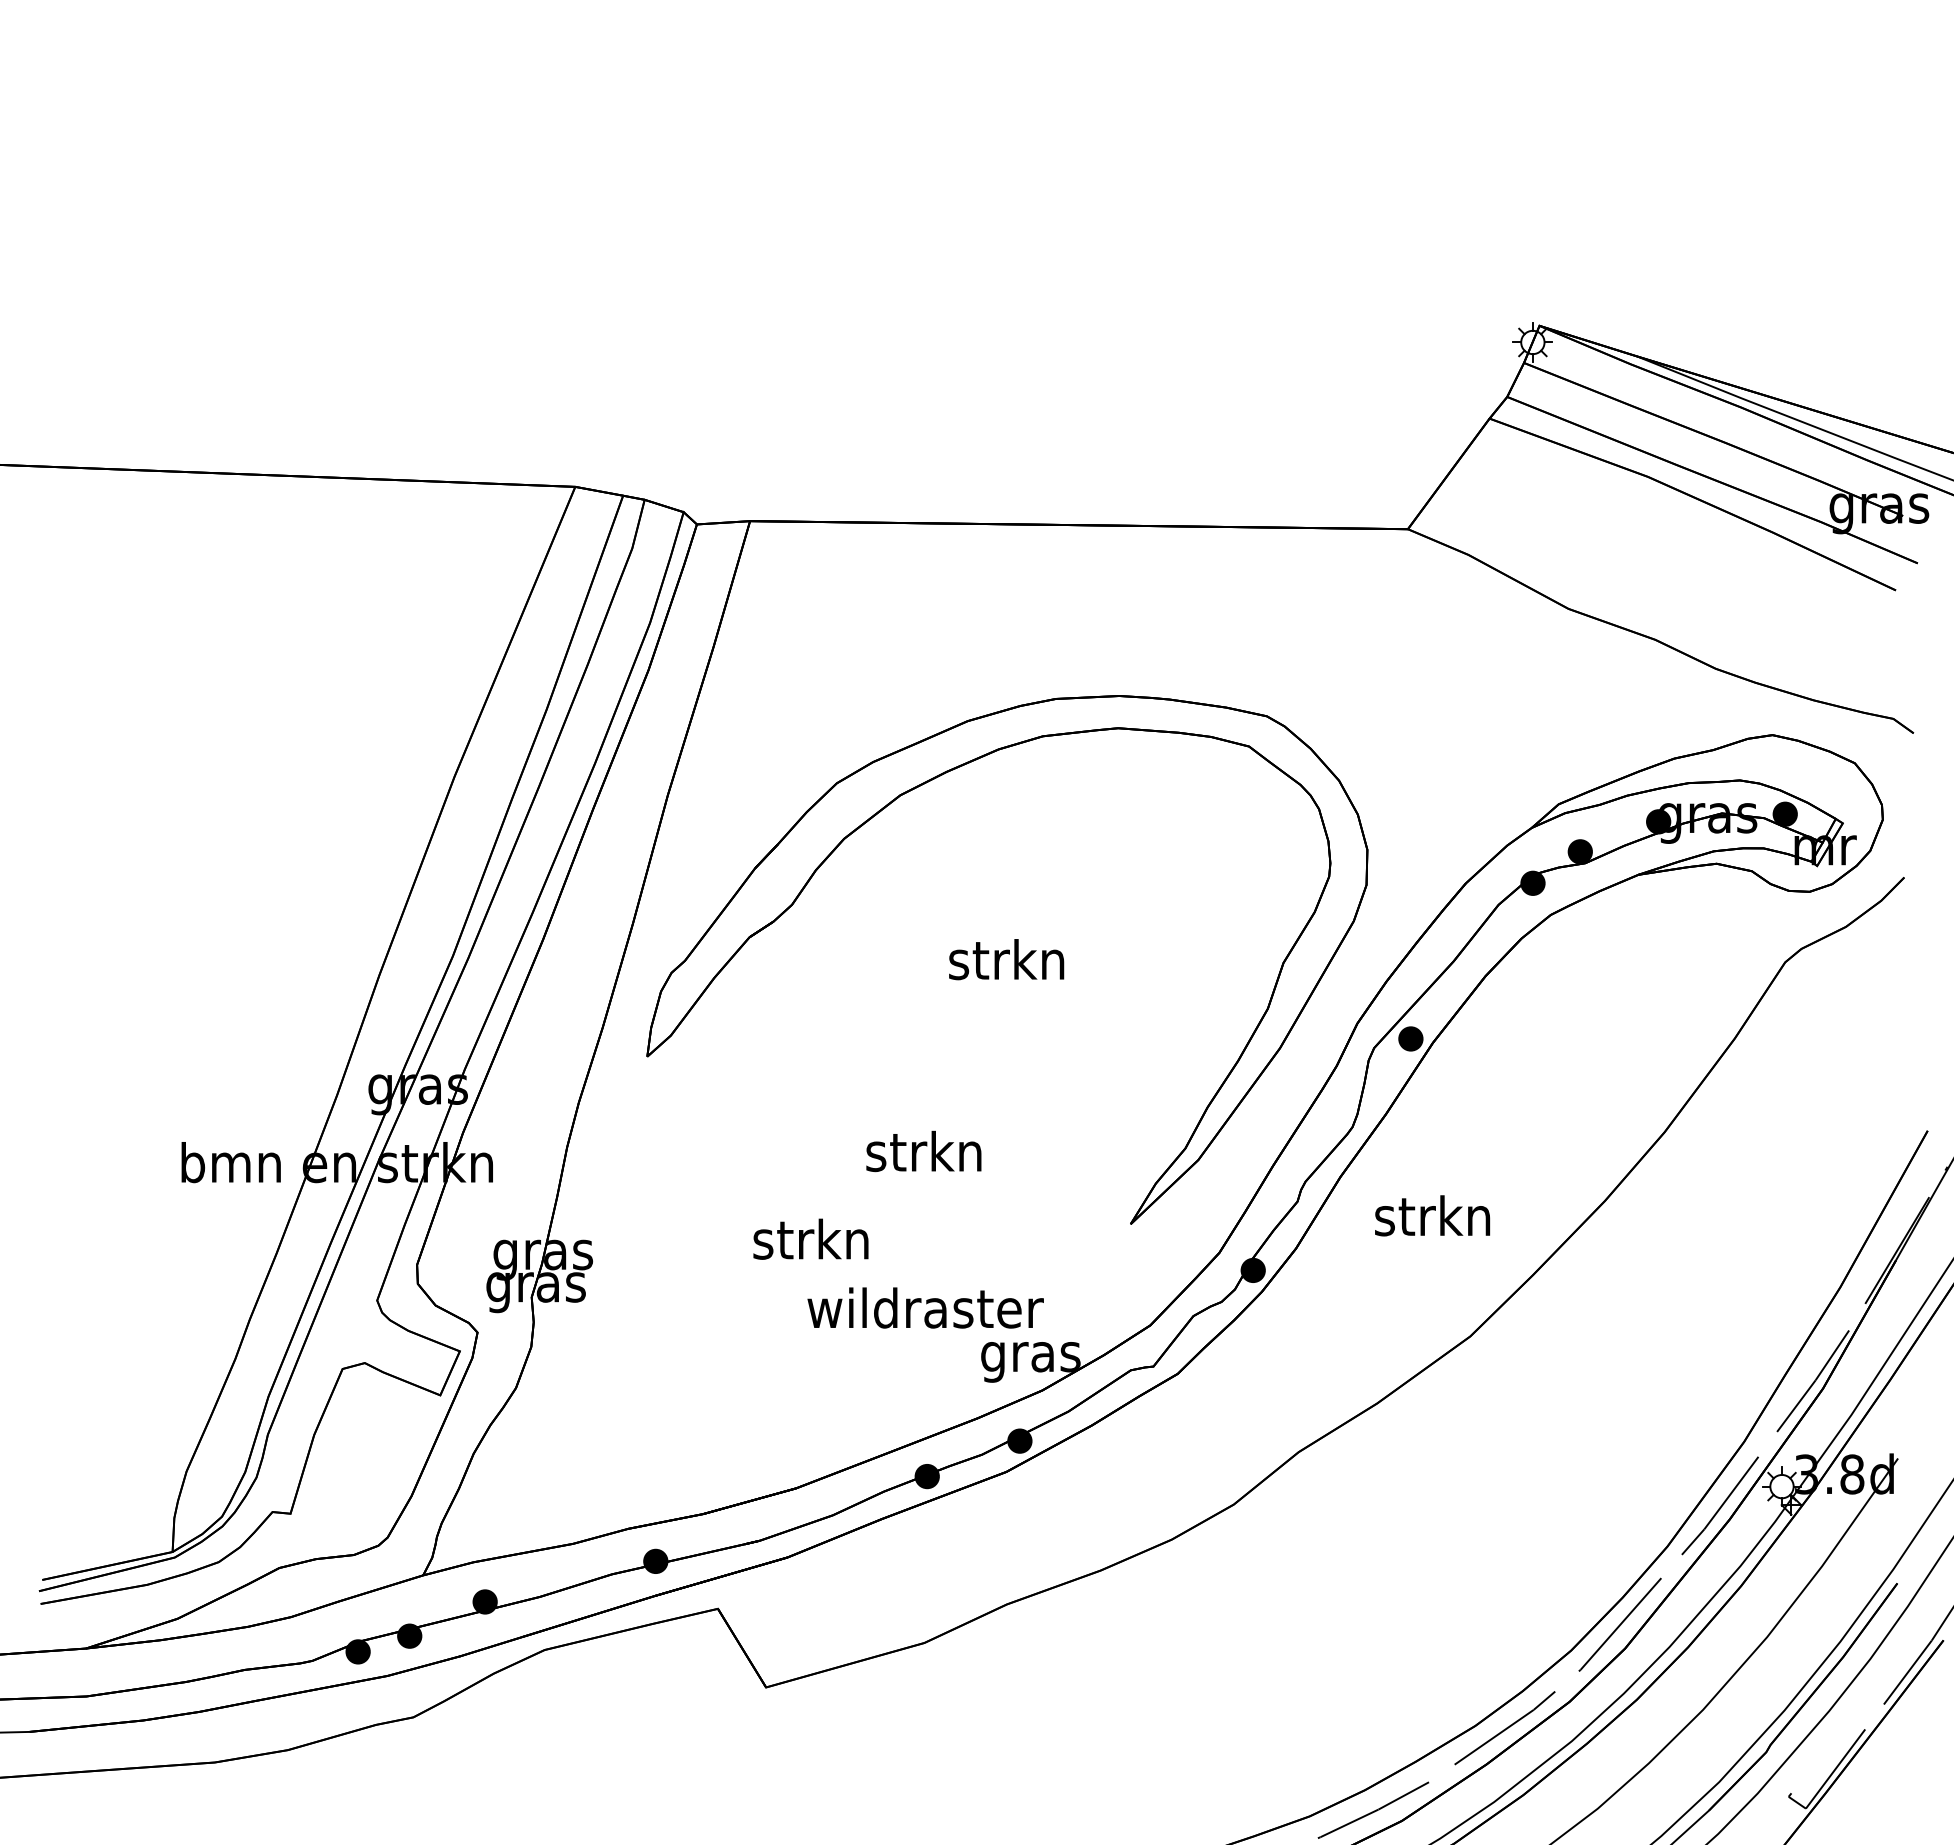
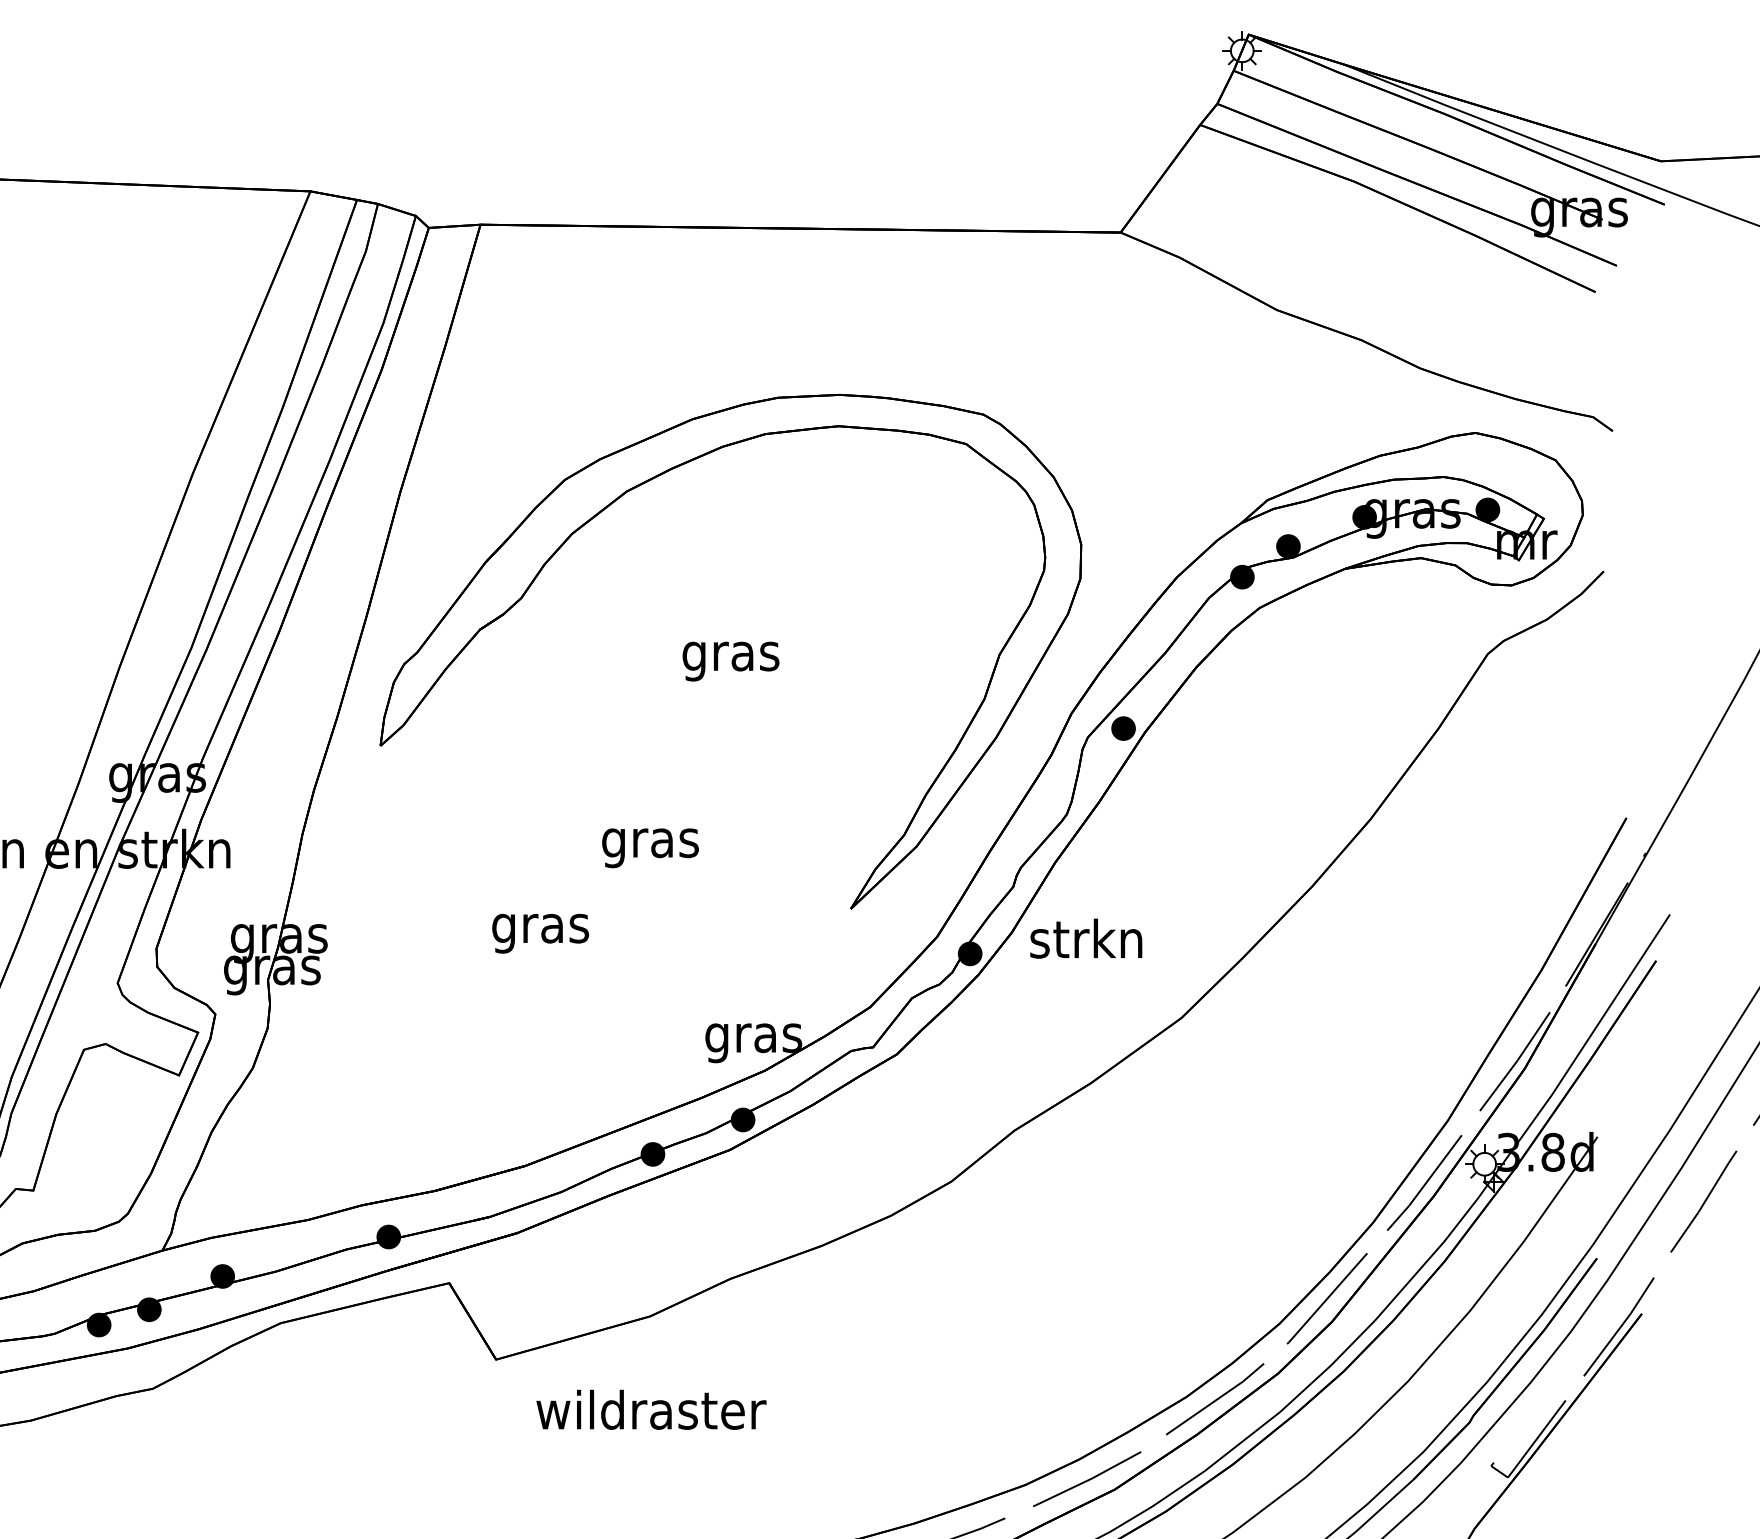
text: (1006, 964) -> (730, 656), strkn -> gras
text: (923, 1156) -> (649, 842), strkn -> gras
text: (1432, 1215) -> (1086, 938), moved
text: (810, 1244) -> (539, 928), strkn -> gras
text: (925, 1307) -> (651, 1409), moved

